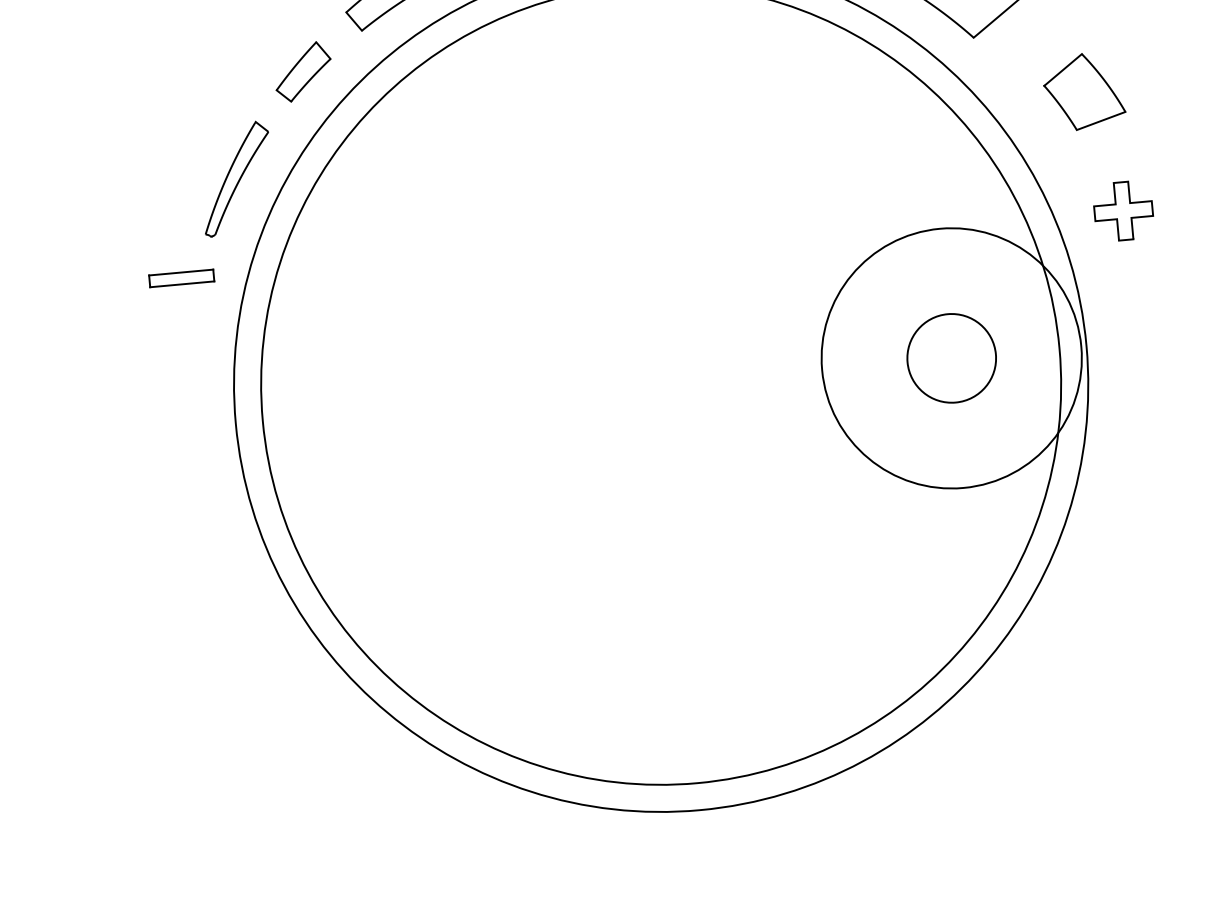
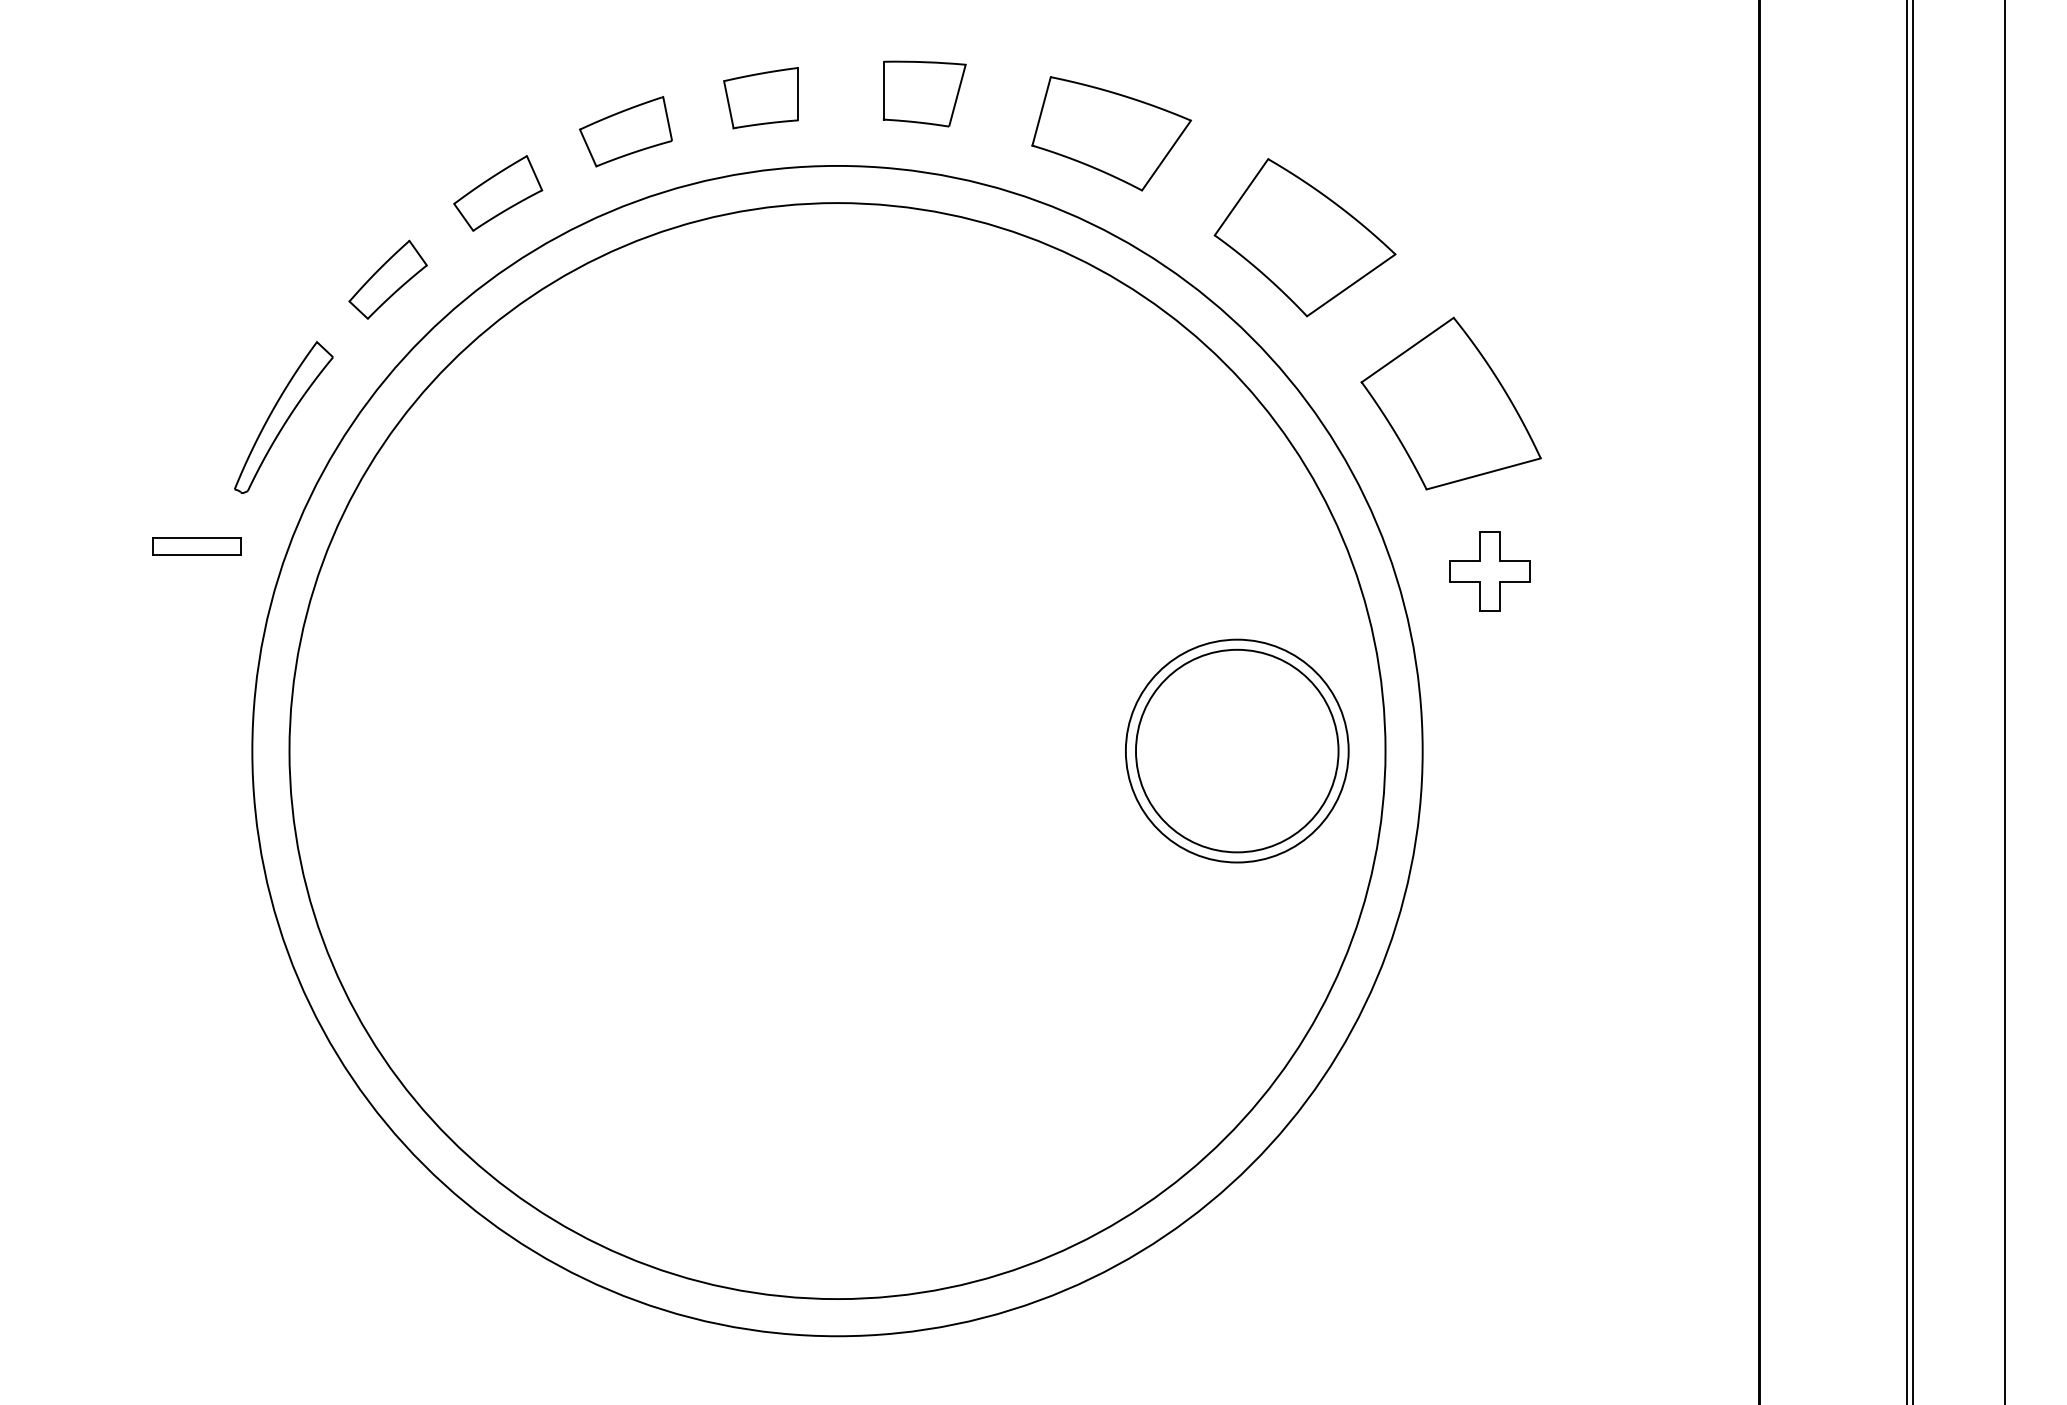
part: (1083, 91) -> (1450, 403), size x1.67
circle: (951, 357) -> (1236, 750), size x0.62
circle: (951, 357) -> (1236, 750), size x1.67

